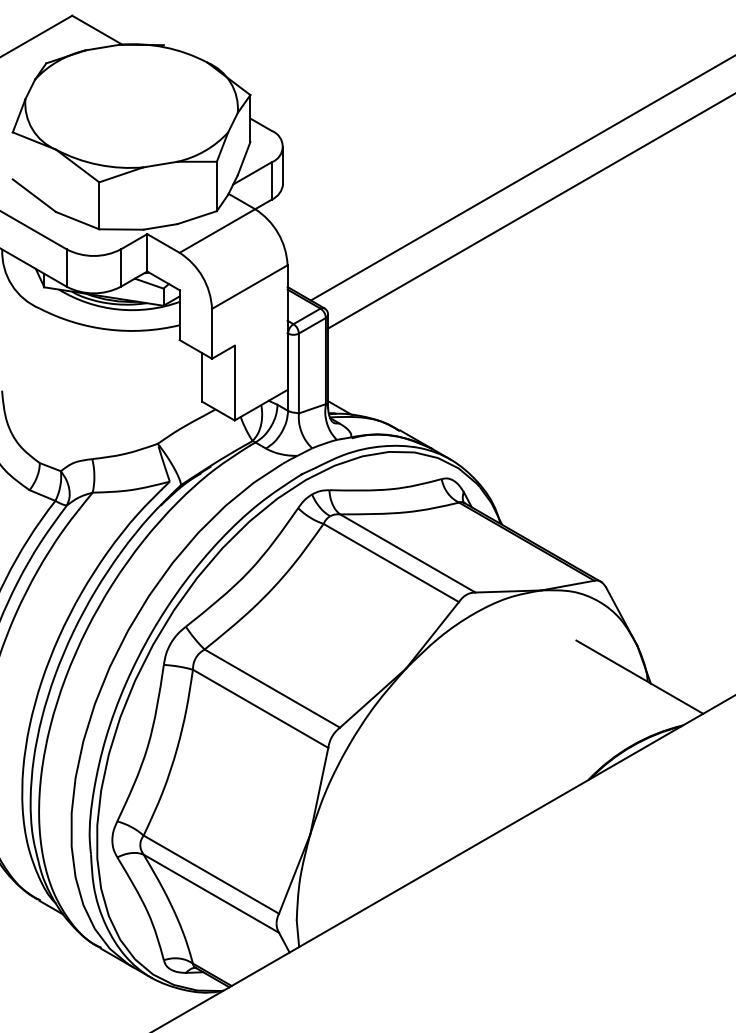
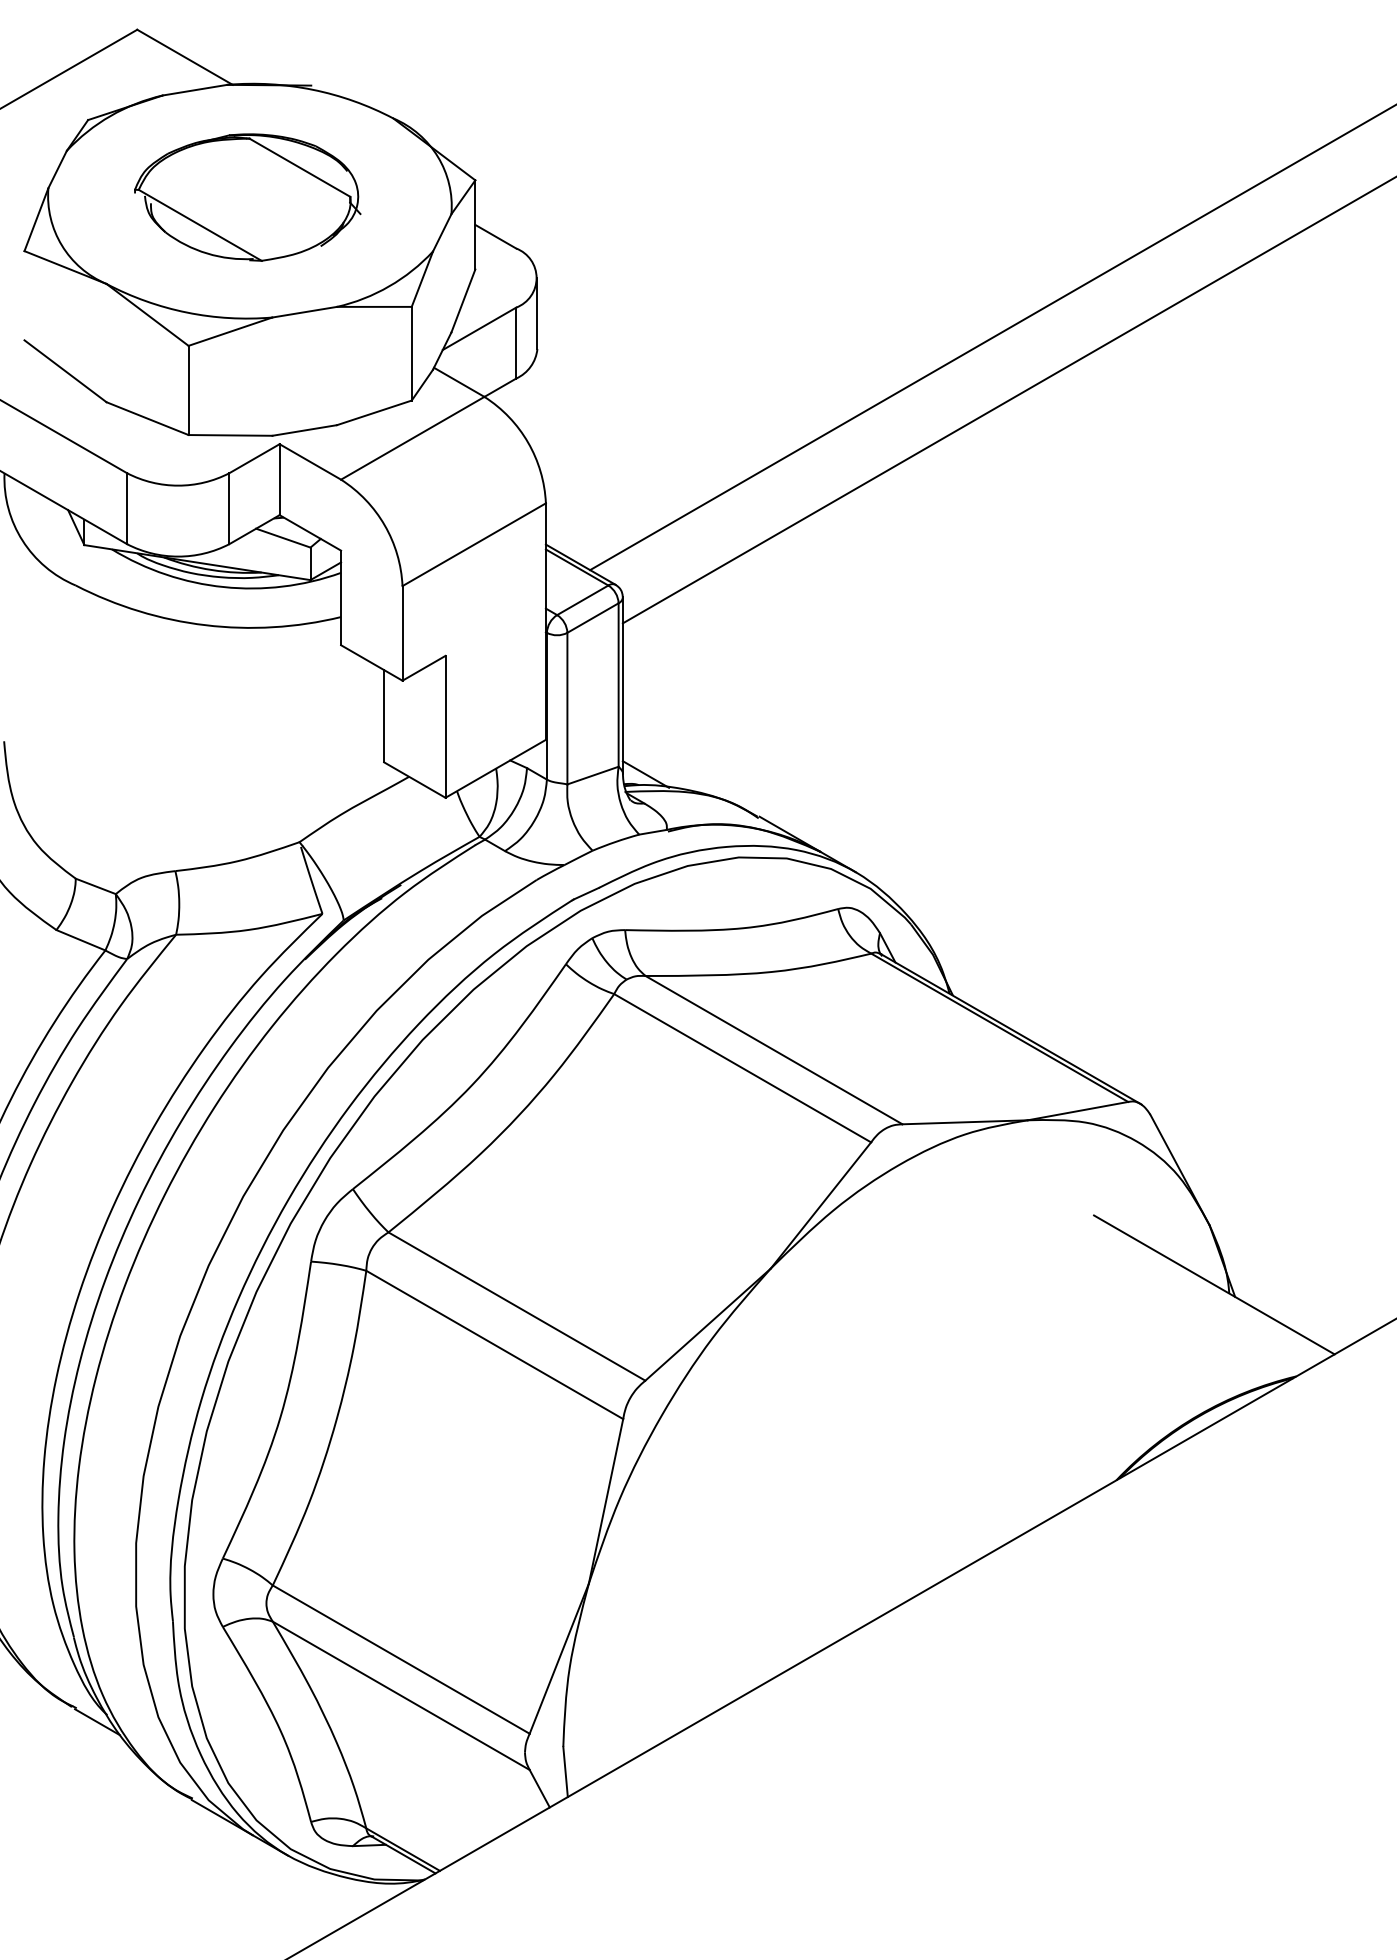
part: (130, 103) -> (247, 196), added

